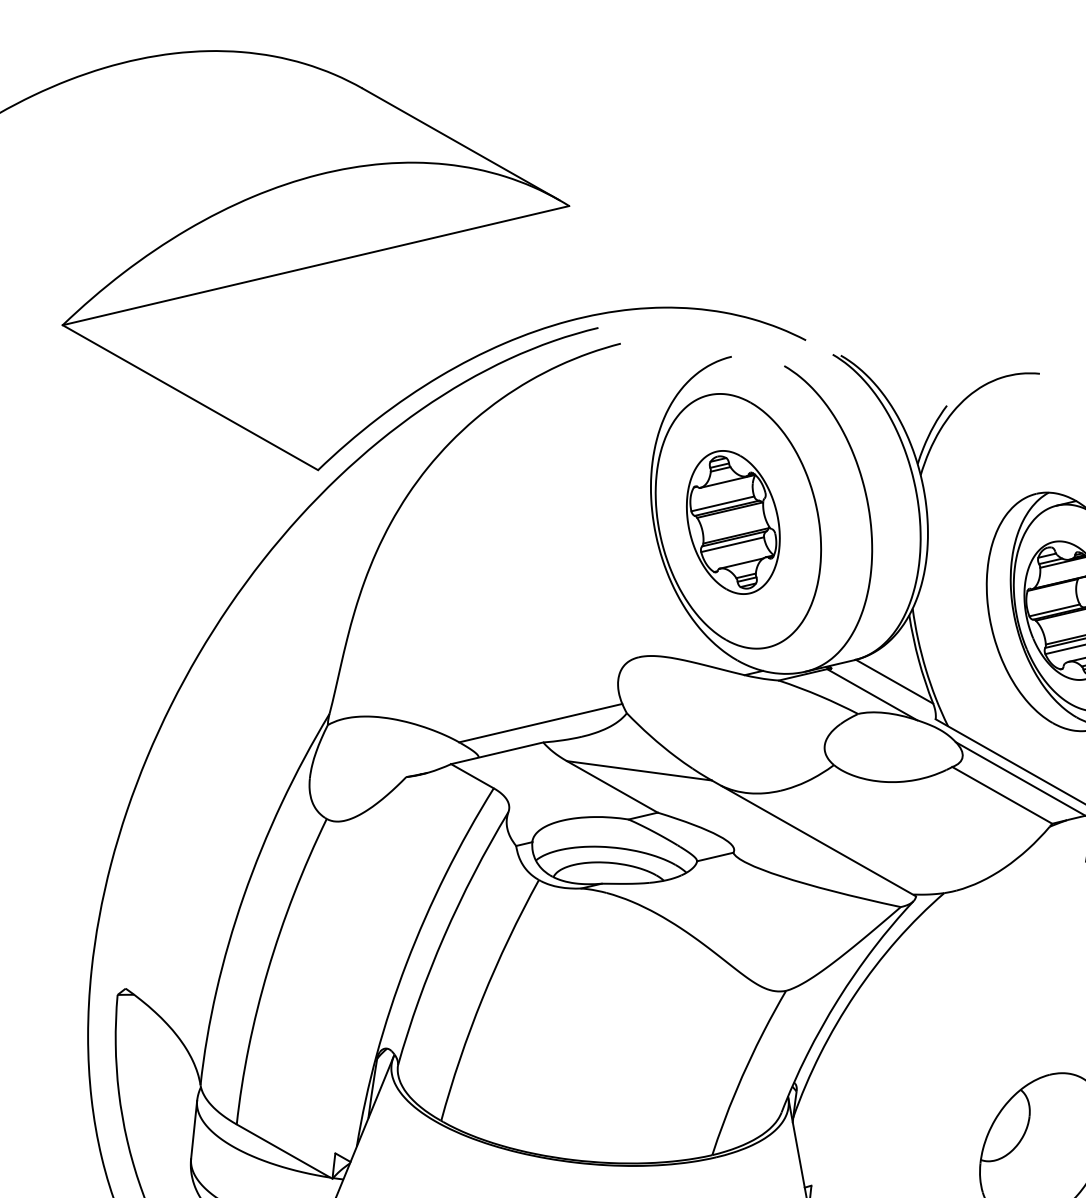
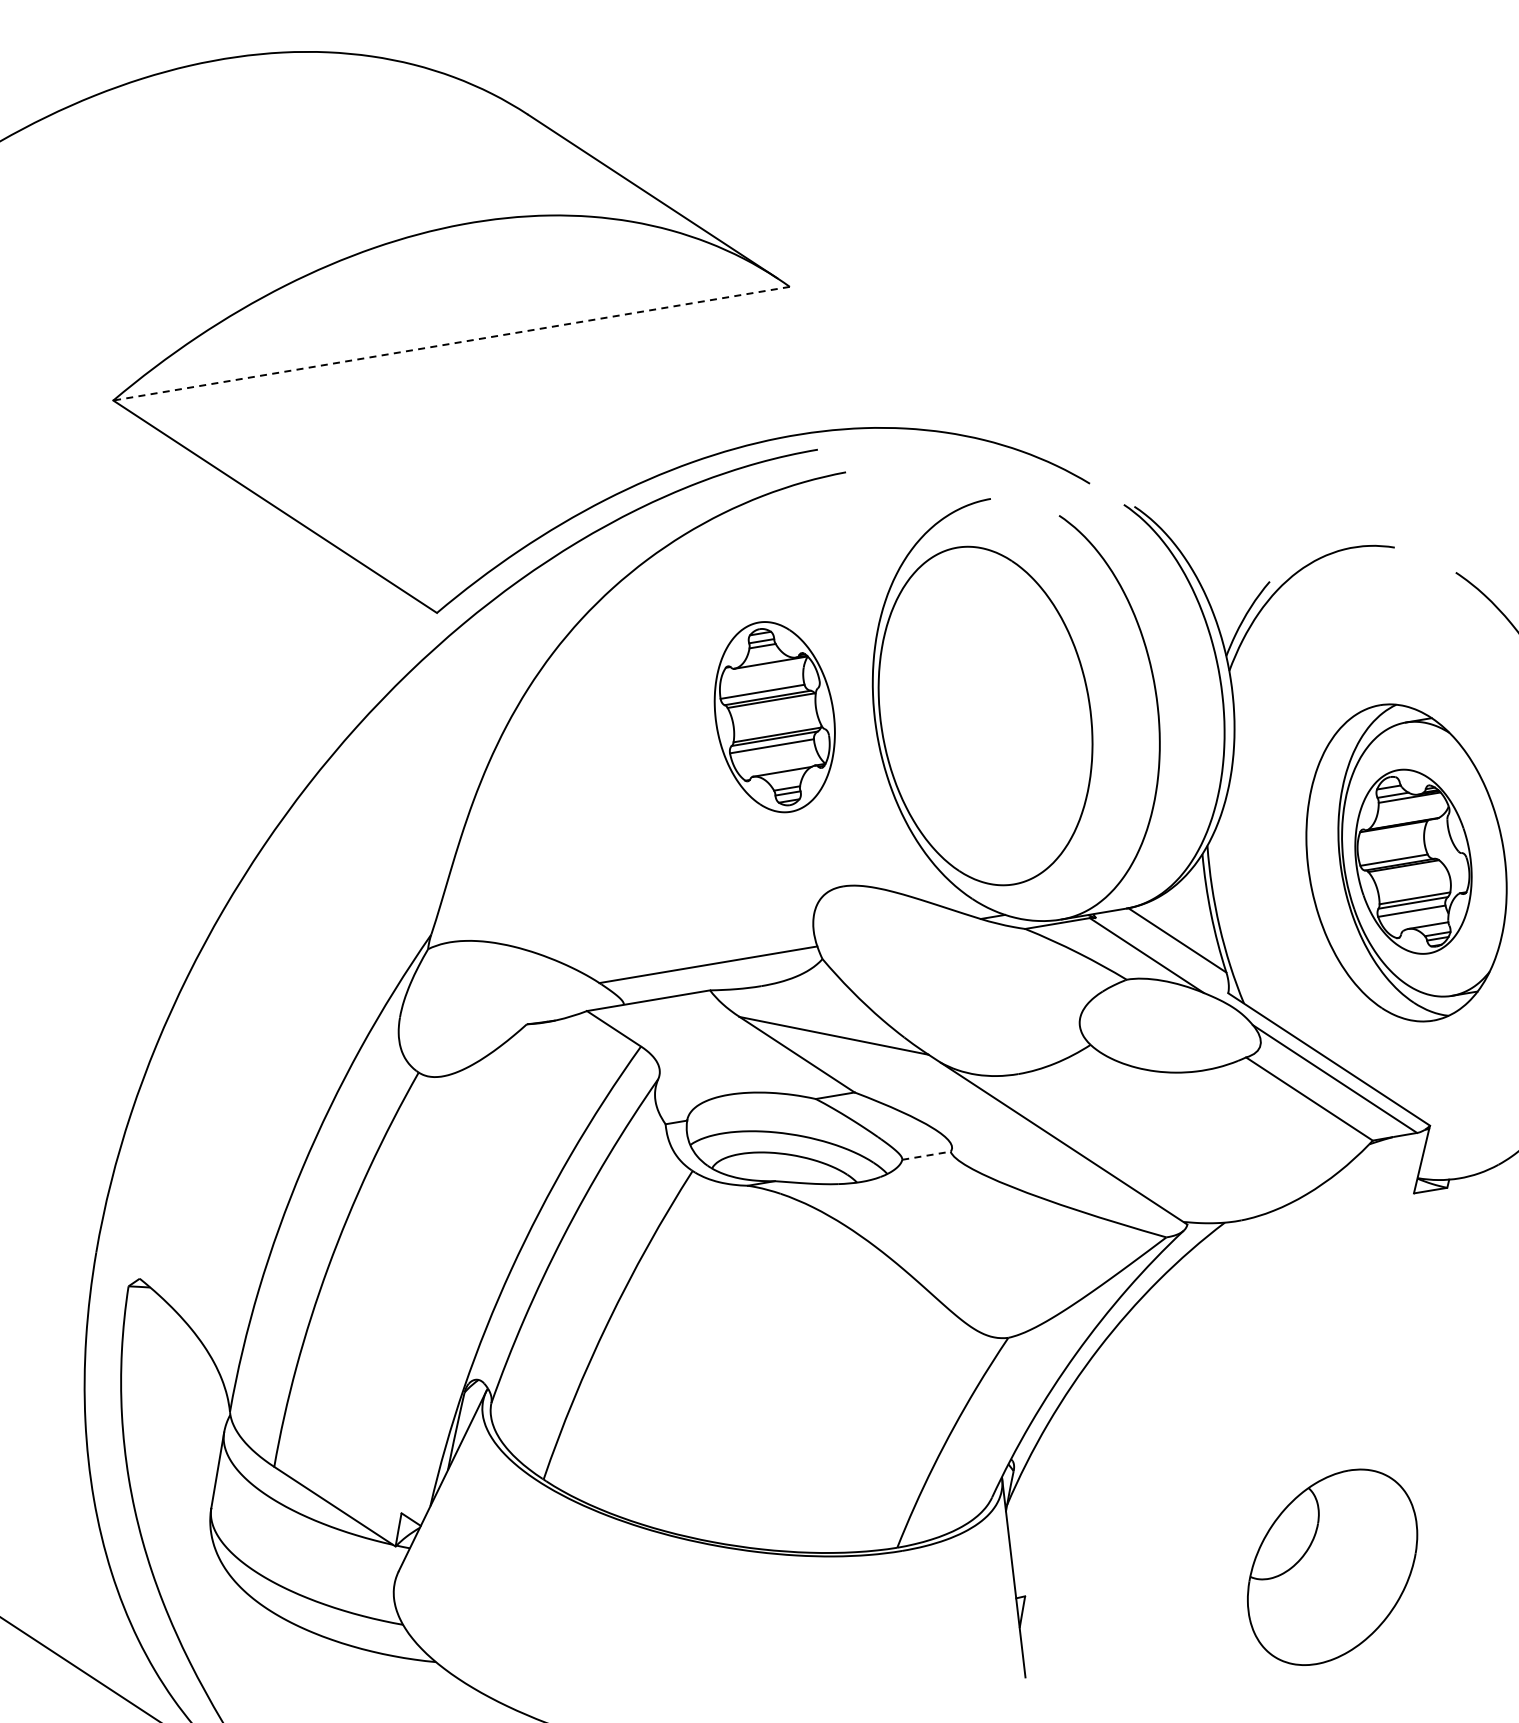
line: (315, 265) -> (451, 343), solid -> dashed
part: (733, 522) -> (774, 717), moved
line: (715, 856) -> (926, 1155), solid -> dashed

